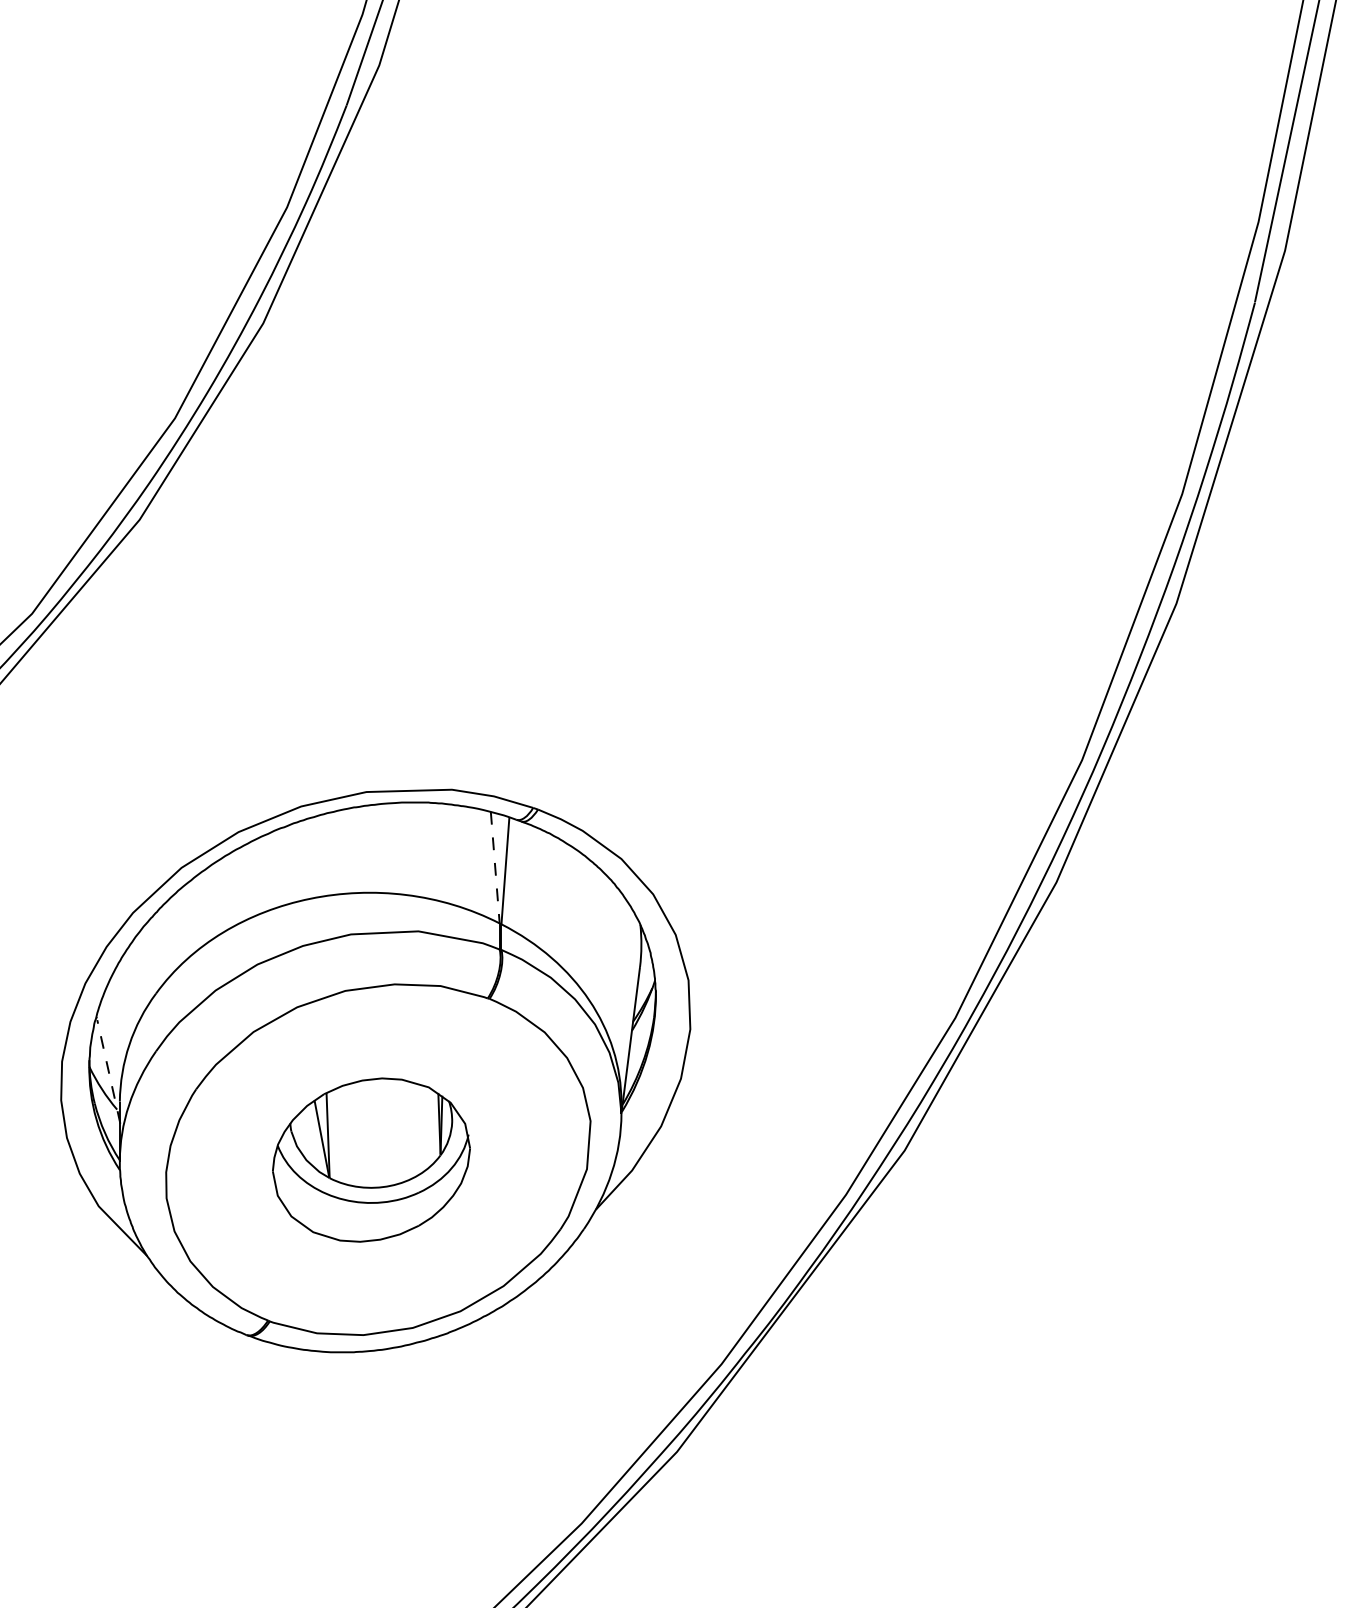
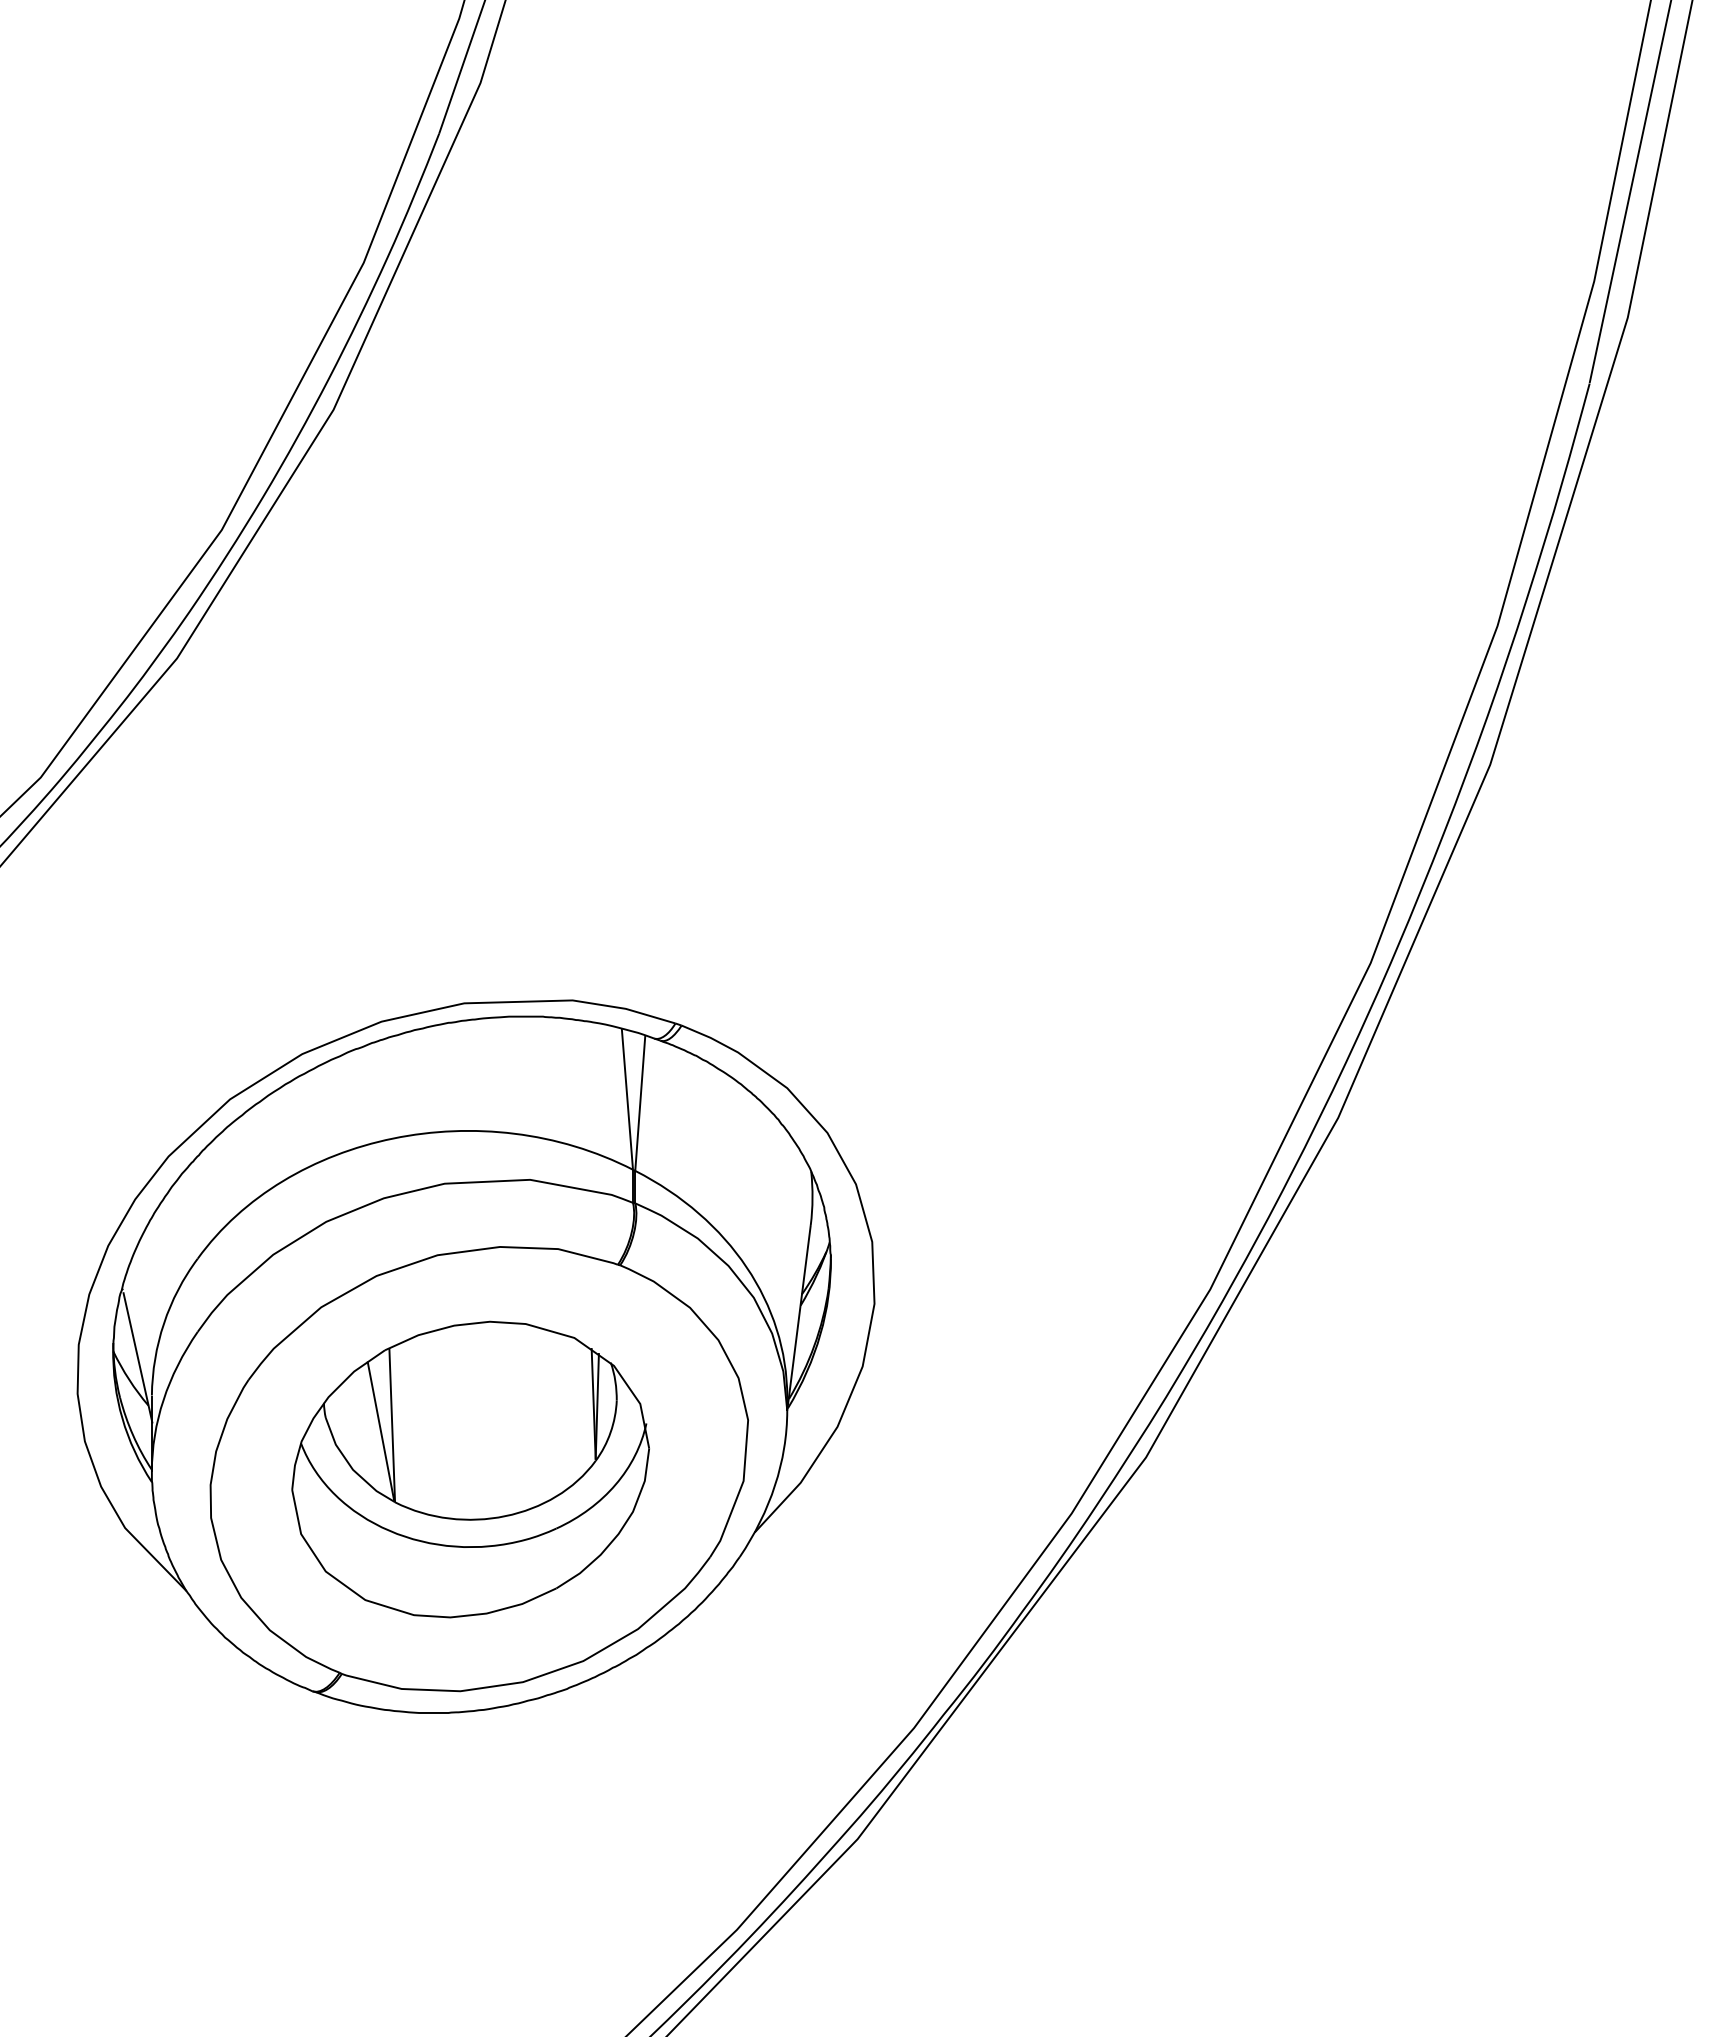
line: (495, 867) -> (627, 1099), dashed -> solid
line: (108, 1071) -> (137, 1357), dashed -> solid
part: (371, 1160) -> (470, 1469), size x1.43

